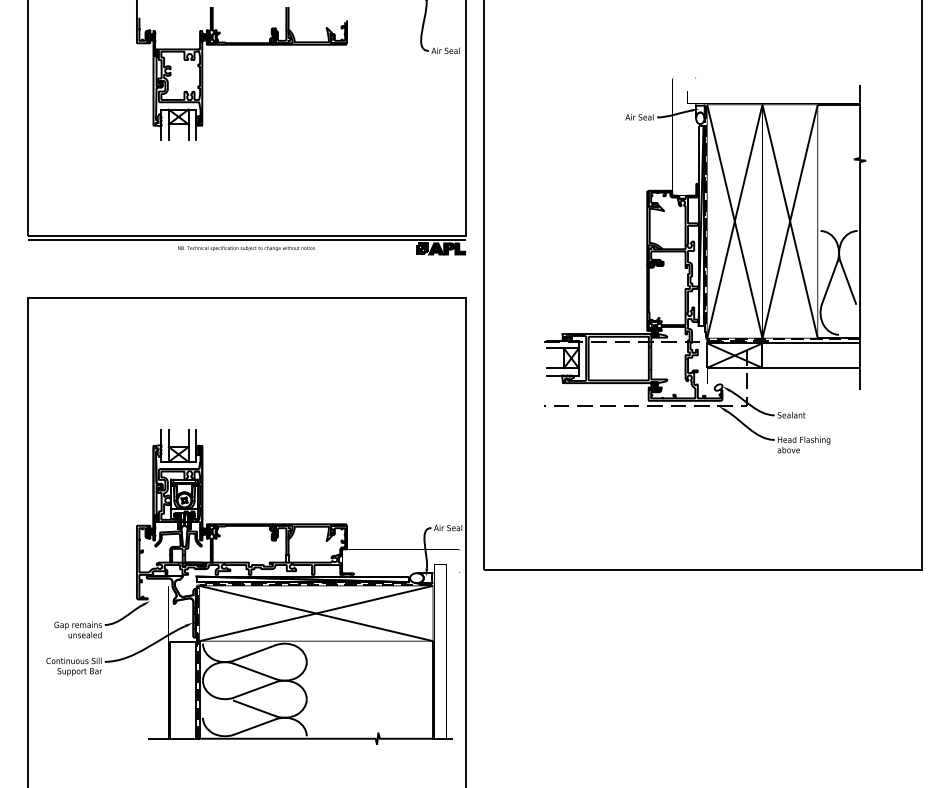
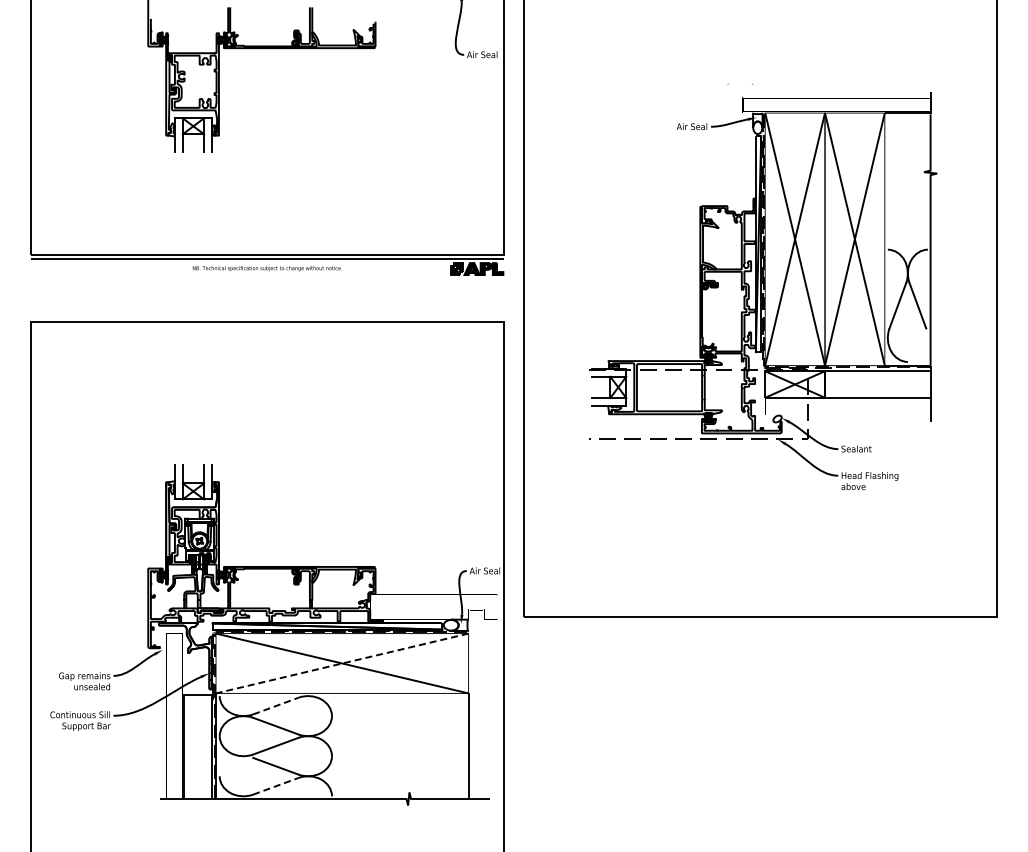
line: (316, 613) -> (342, 663), solid -> dashed
line: (255, 652) -> (276, 705), solid -> dashed
line: (255, 727) -> (276, 786), solid -> dashed

